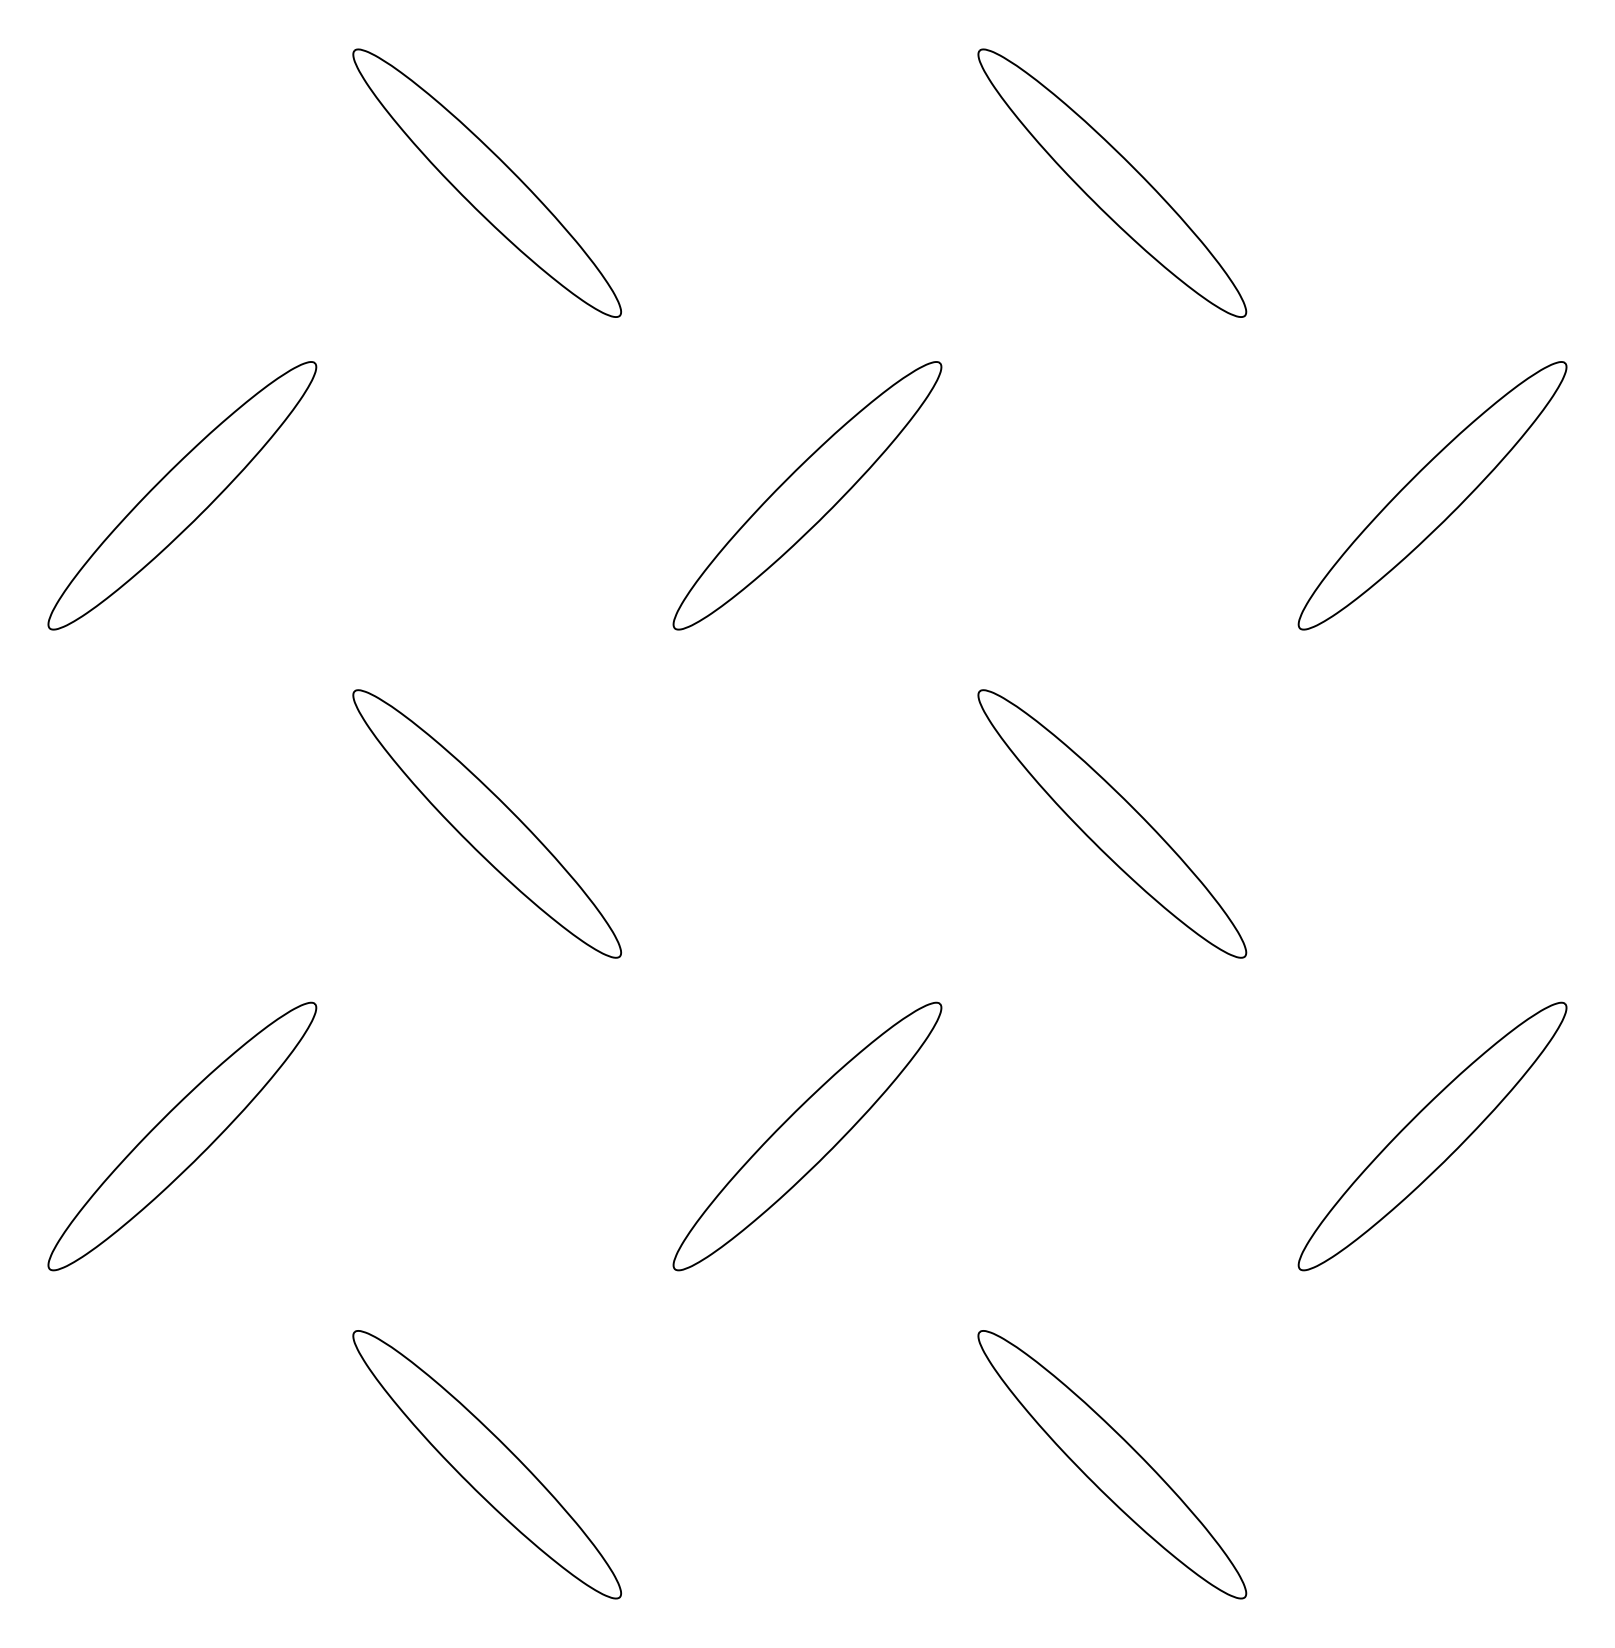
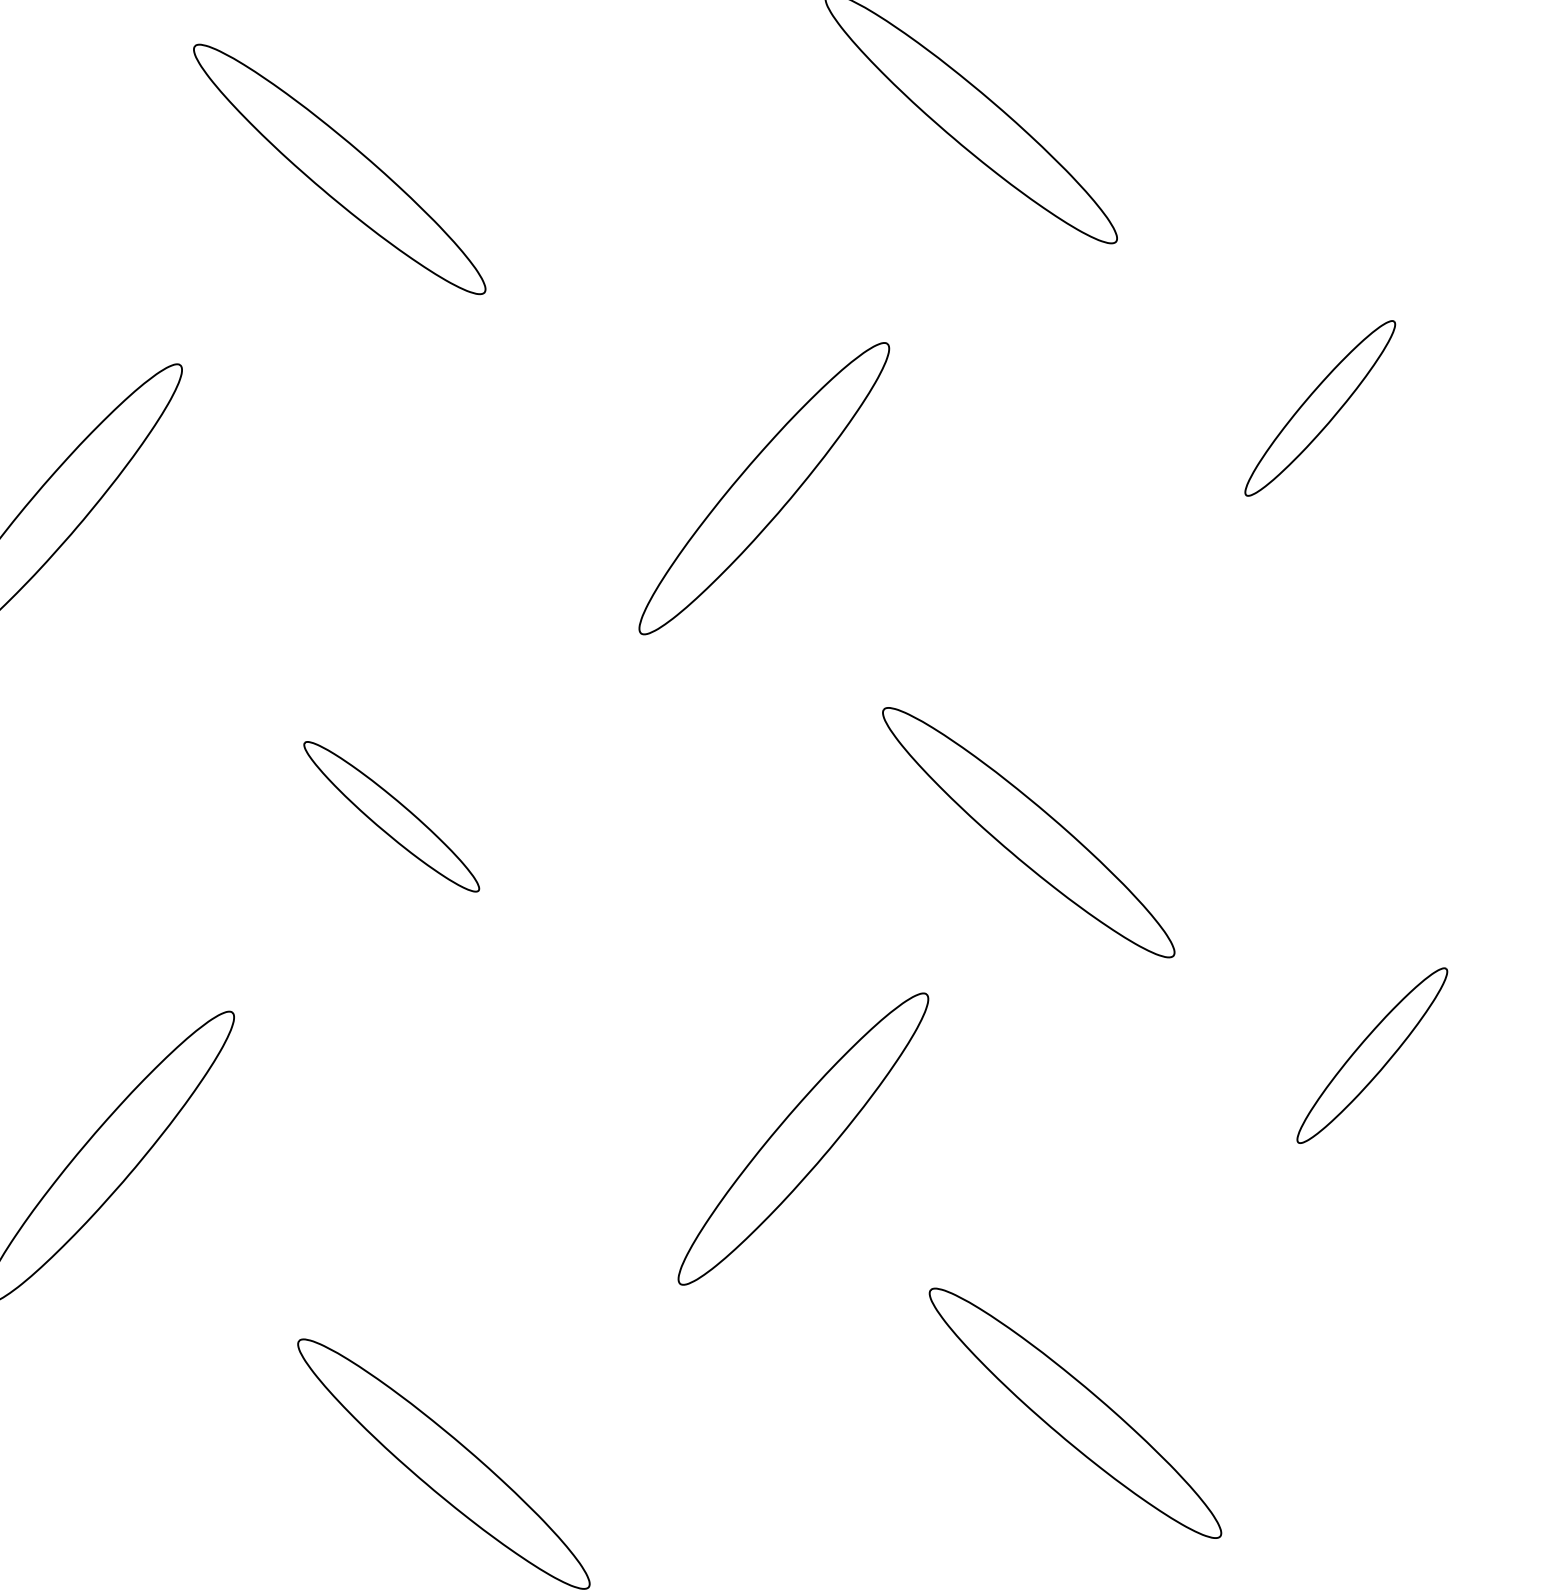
part: (807, 495) -> (764, 488), moved
part: (1432, 495) -> (1320, 408), size x0.6
part: (486, 823) -> (391, 816), size x0.6
part: (1112, 823) -> (1028, 832), moved
part: (807, 1136) -> (803, 1139), moved
part: (1432, 1136) -> (1372, 1055), size x0.6

